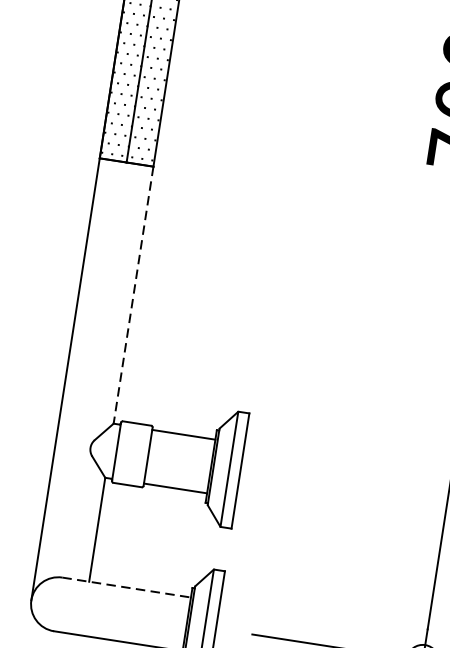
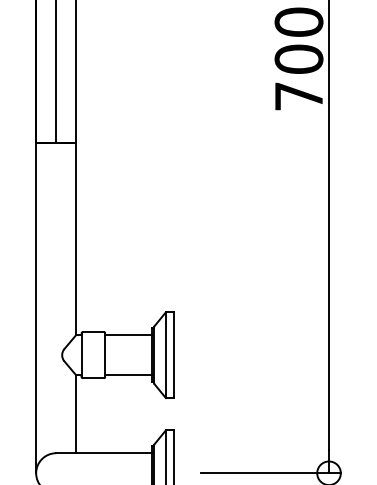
line: (133, 296) -> (76, 239), dashed -> solid
line: (126, 587) -> (104, 453), dashed -> solid

